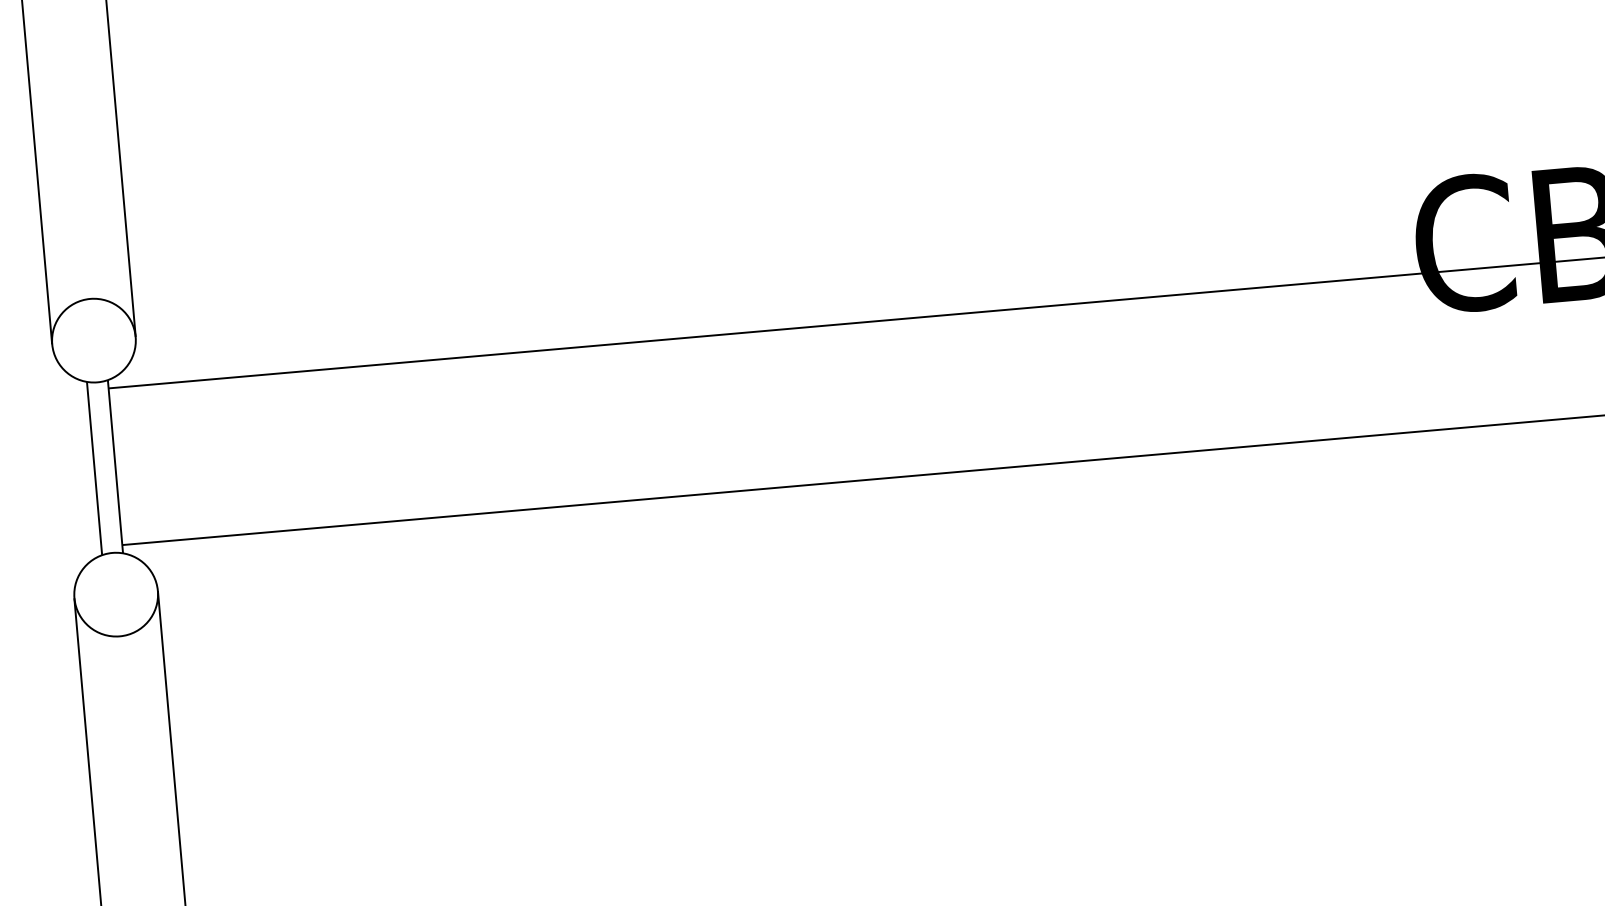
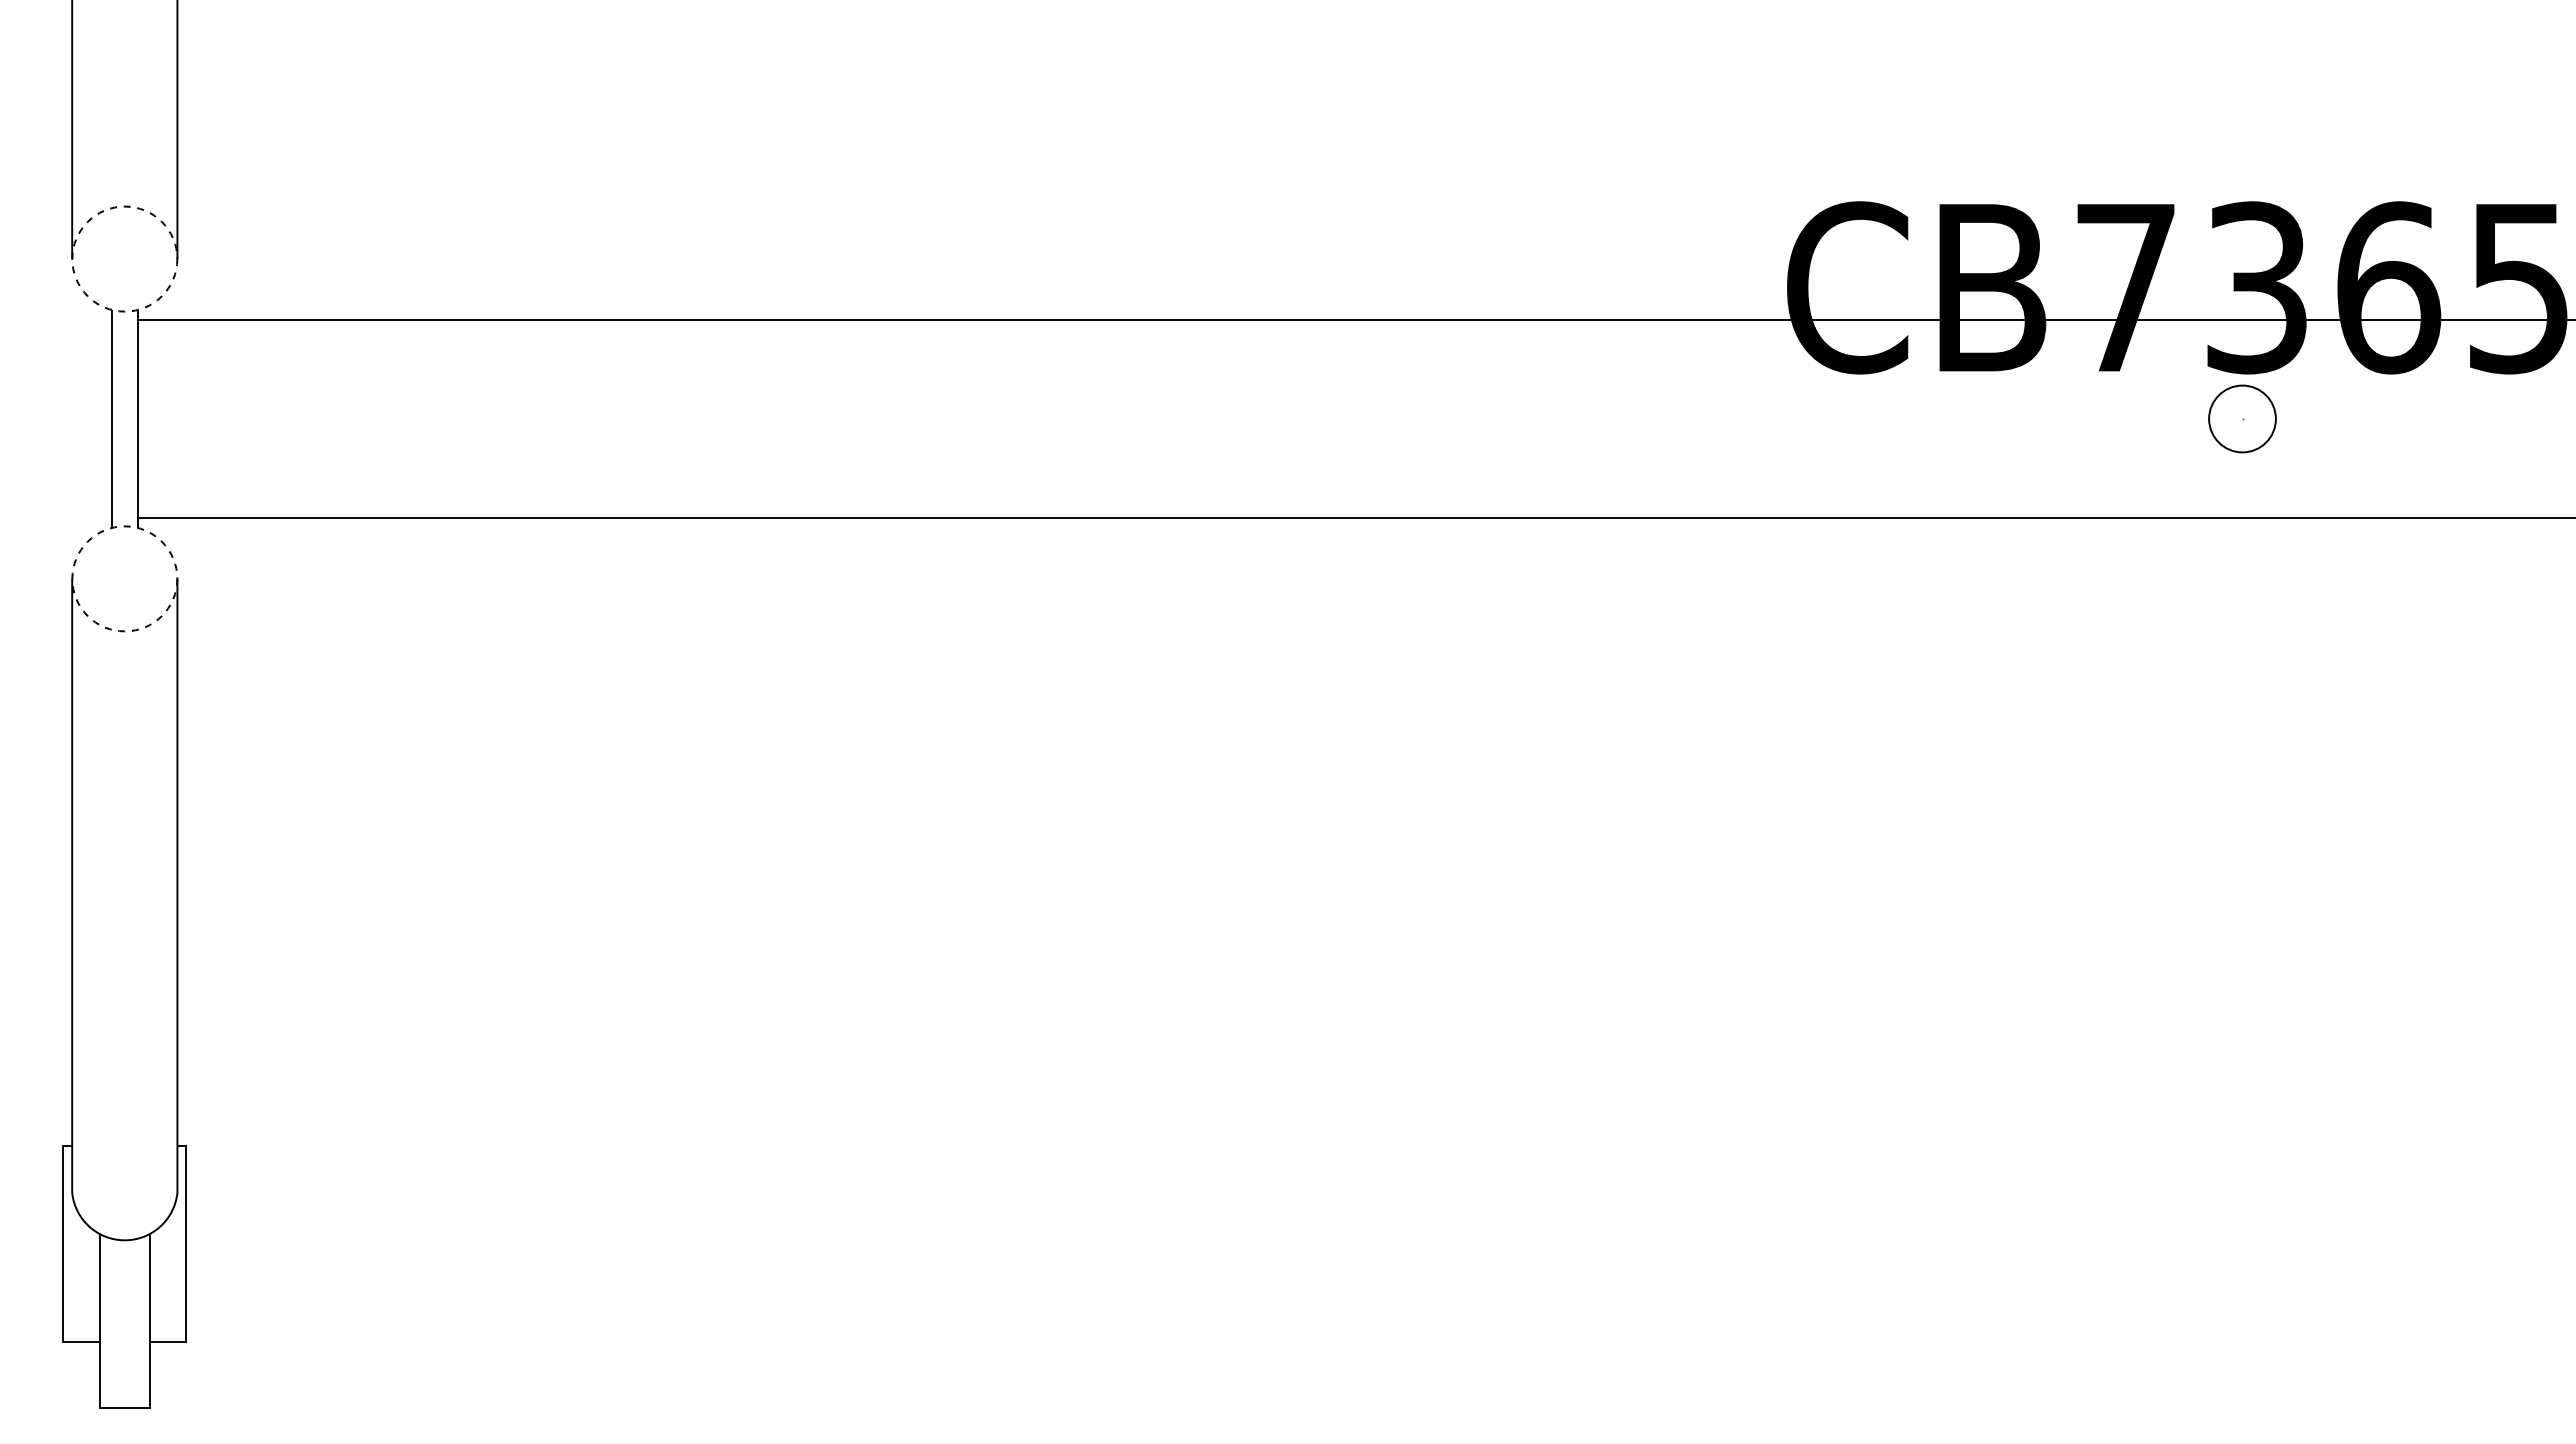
circle: (93, 340) -> (124, 258), solid -> dashed
circle: (115, 594) -> (124, 578), solid -> dashed

